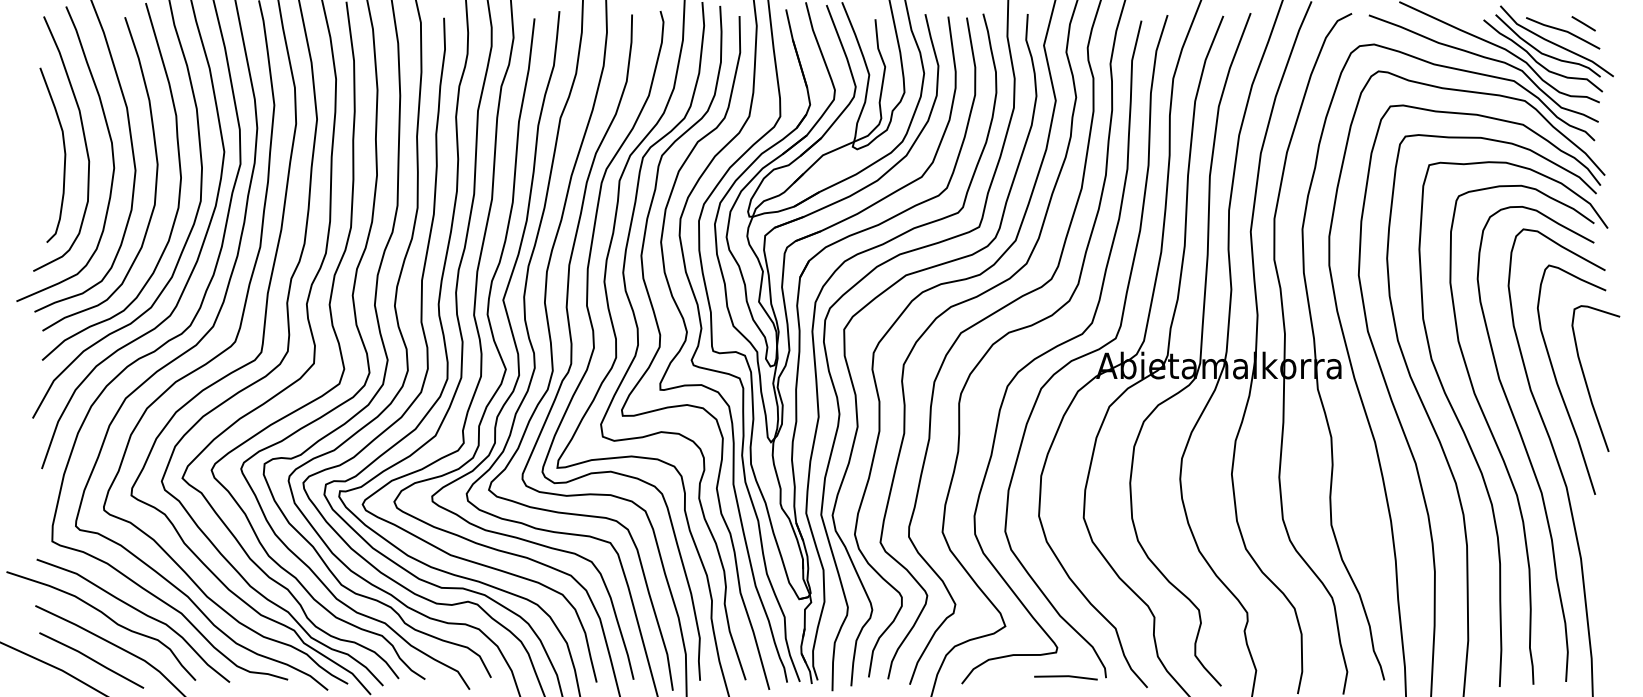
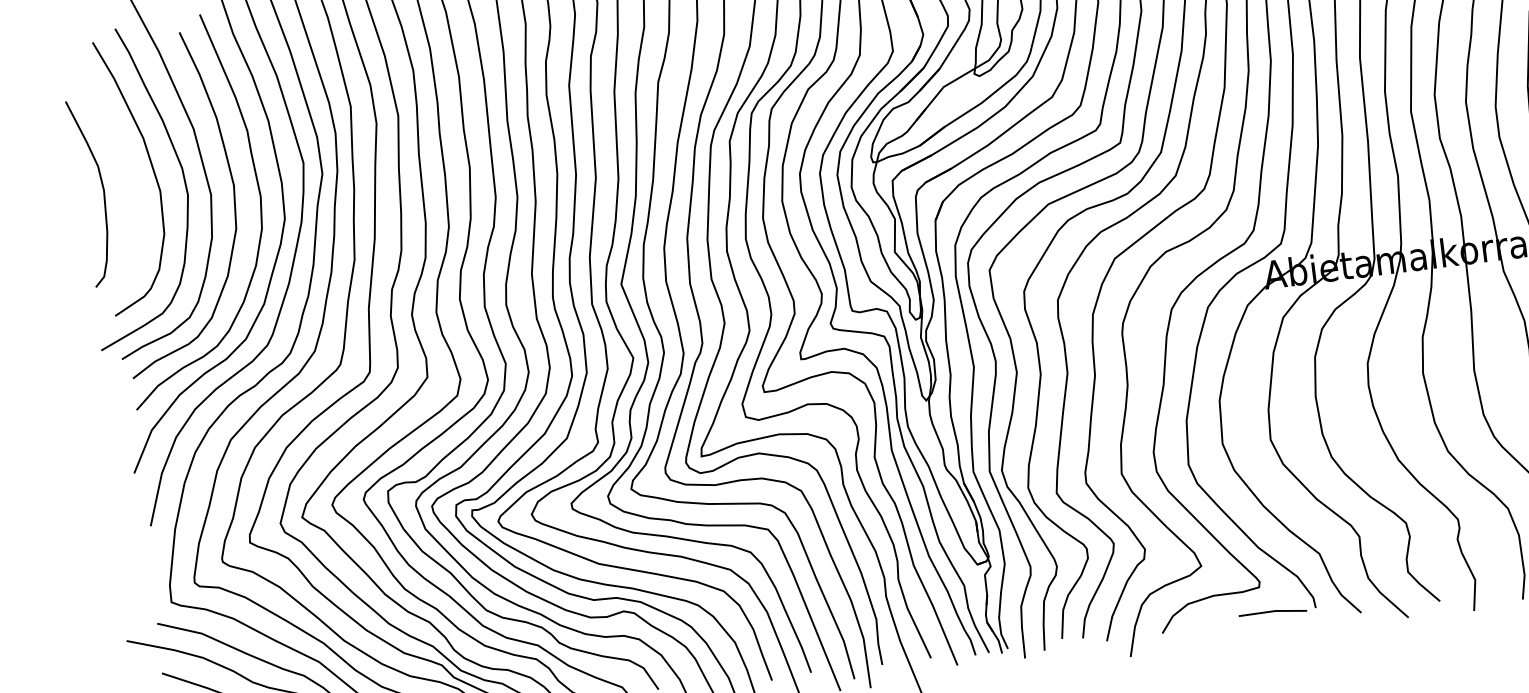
curve: (64, 154) -> (103, 190), moved

